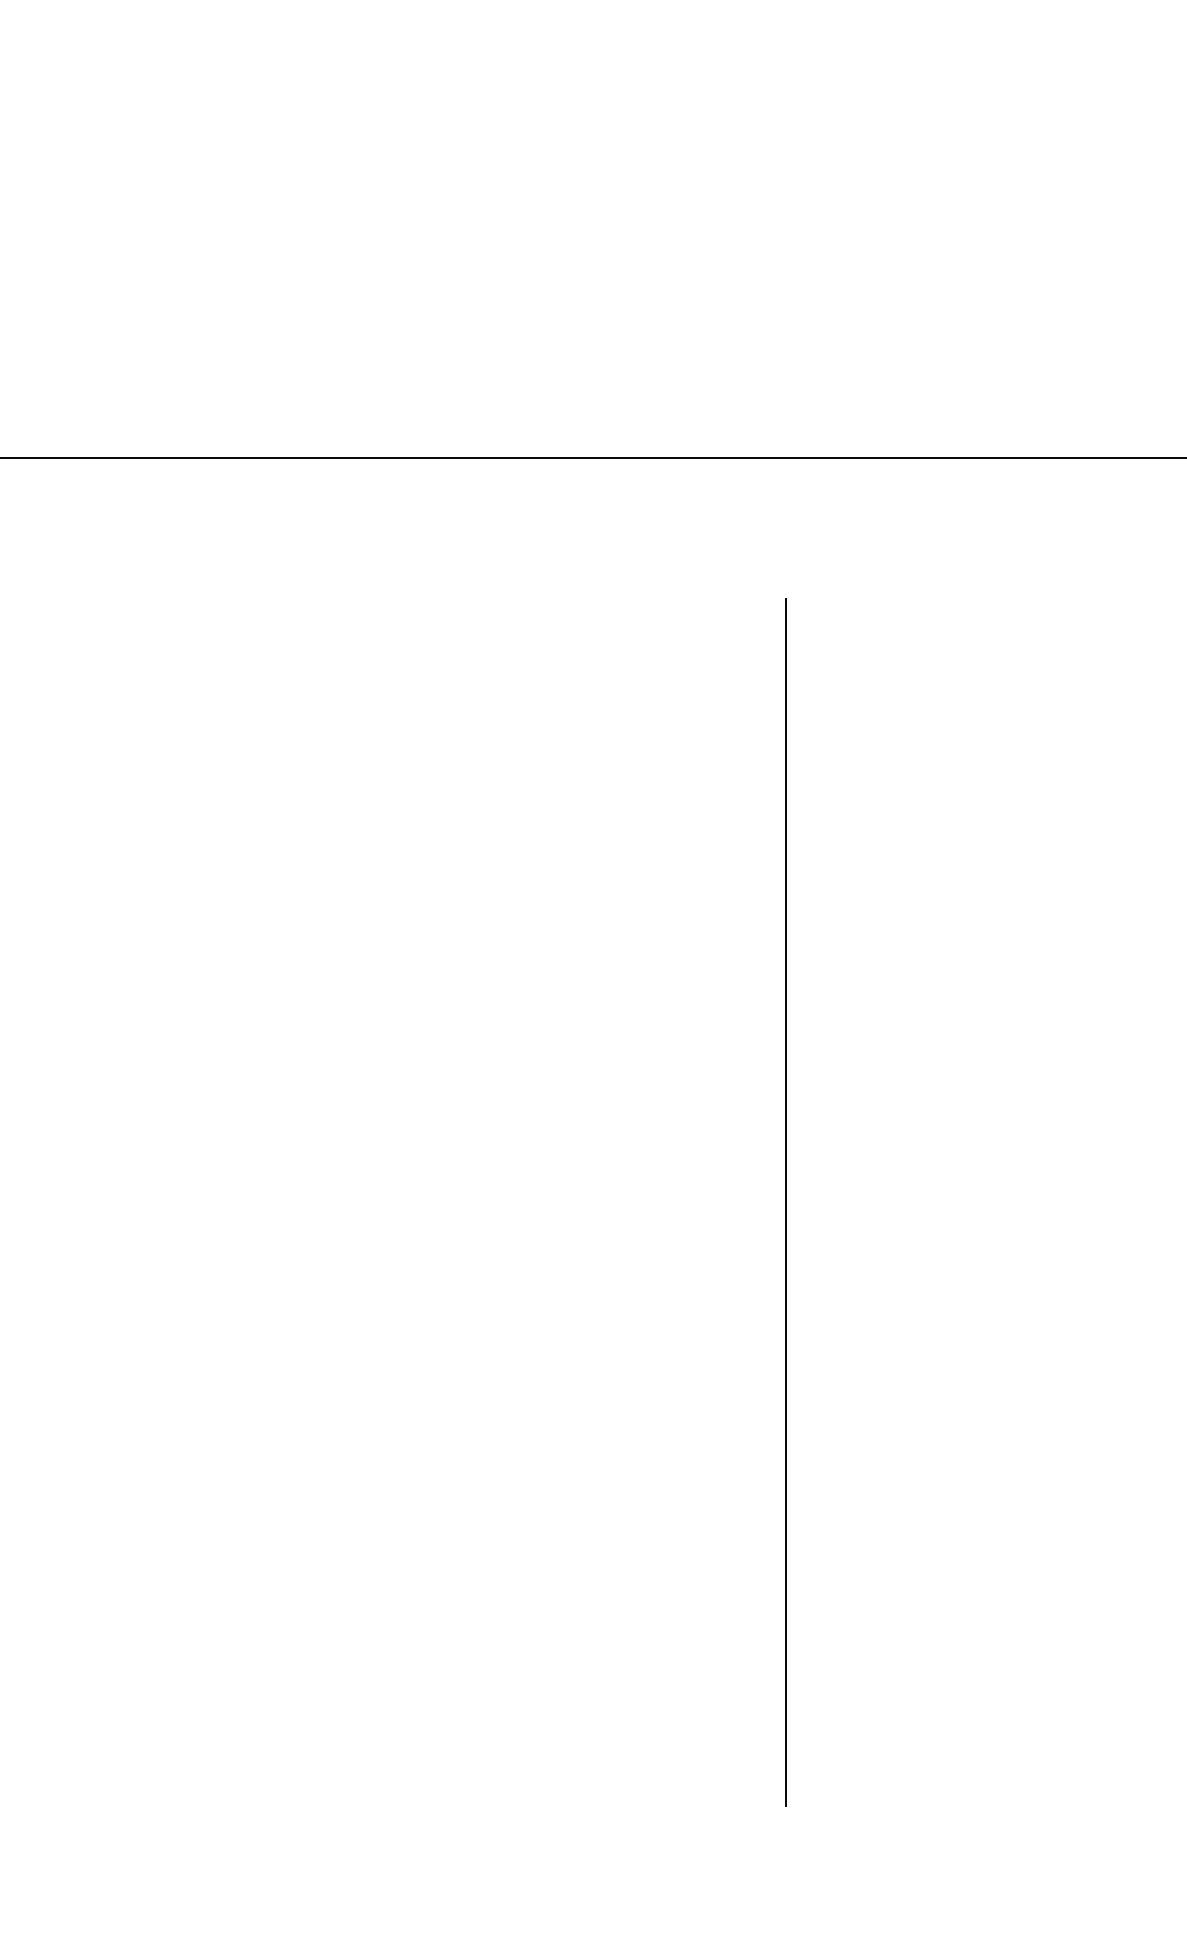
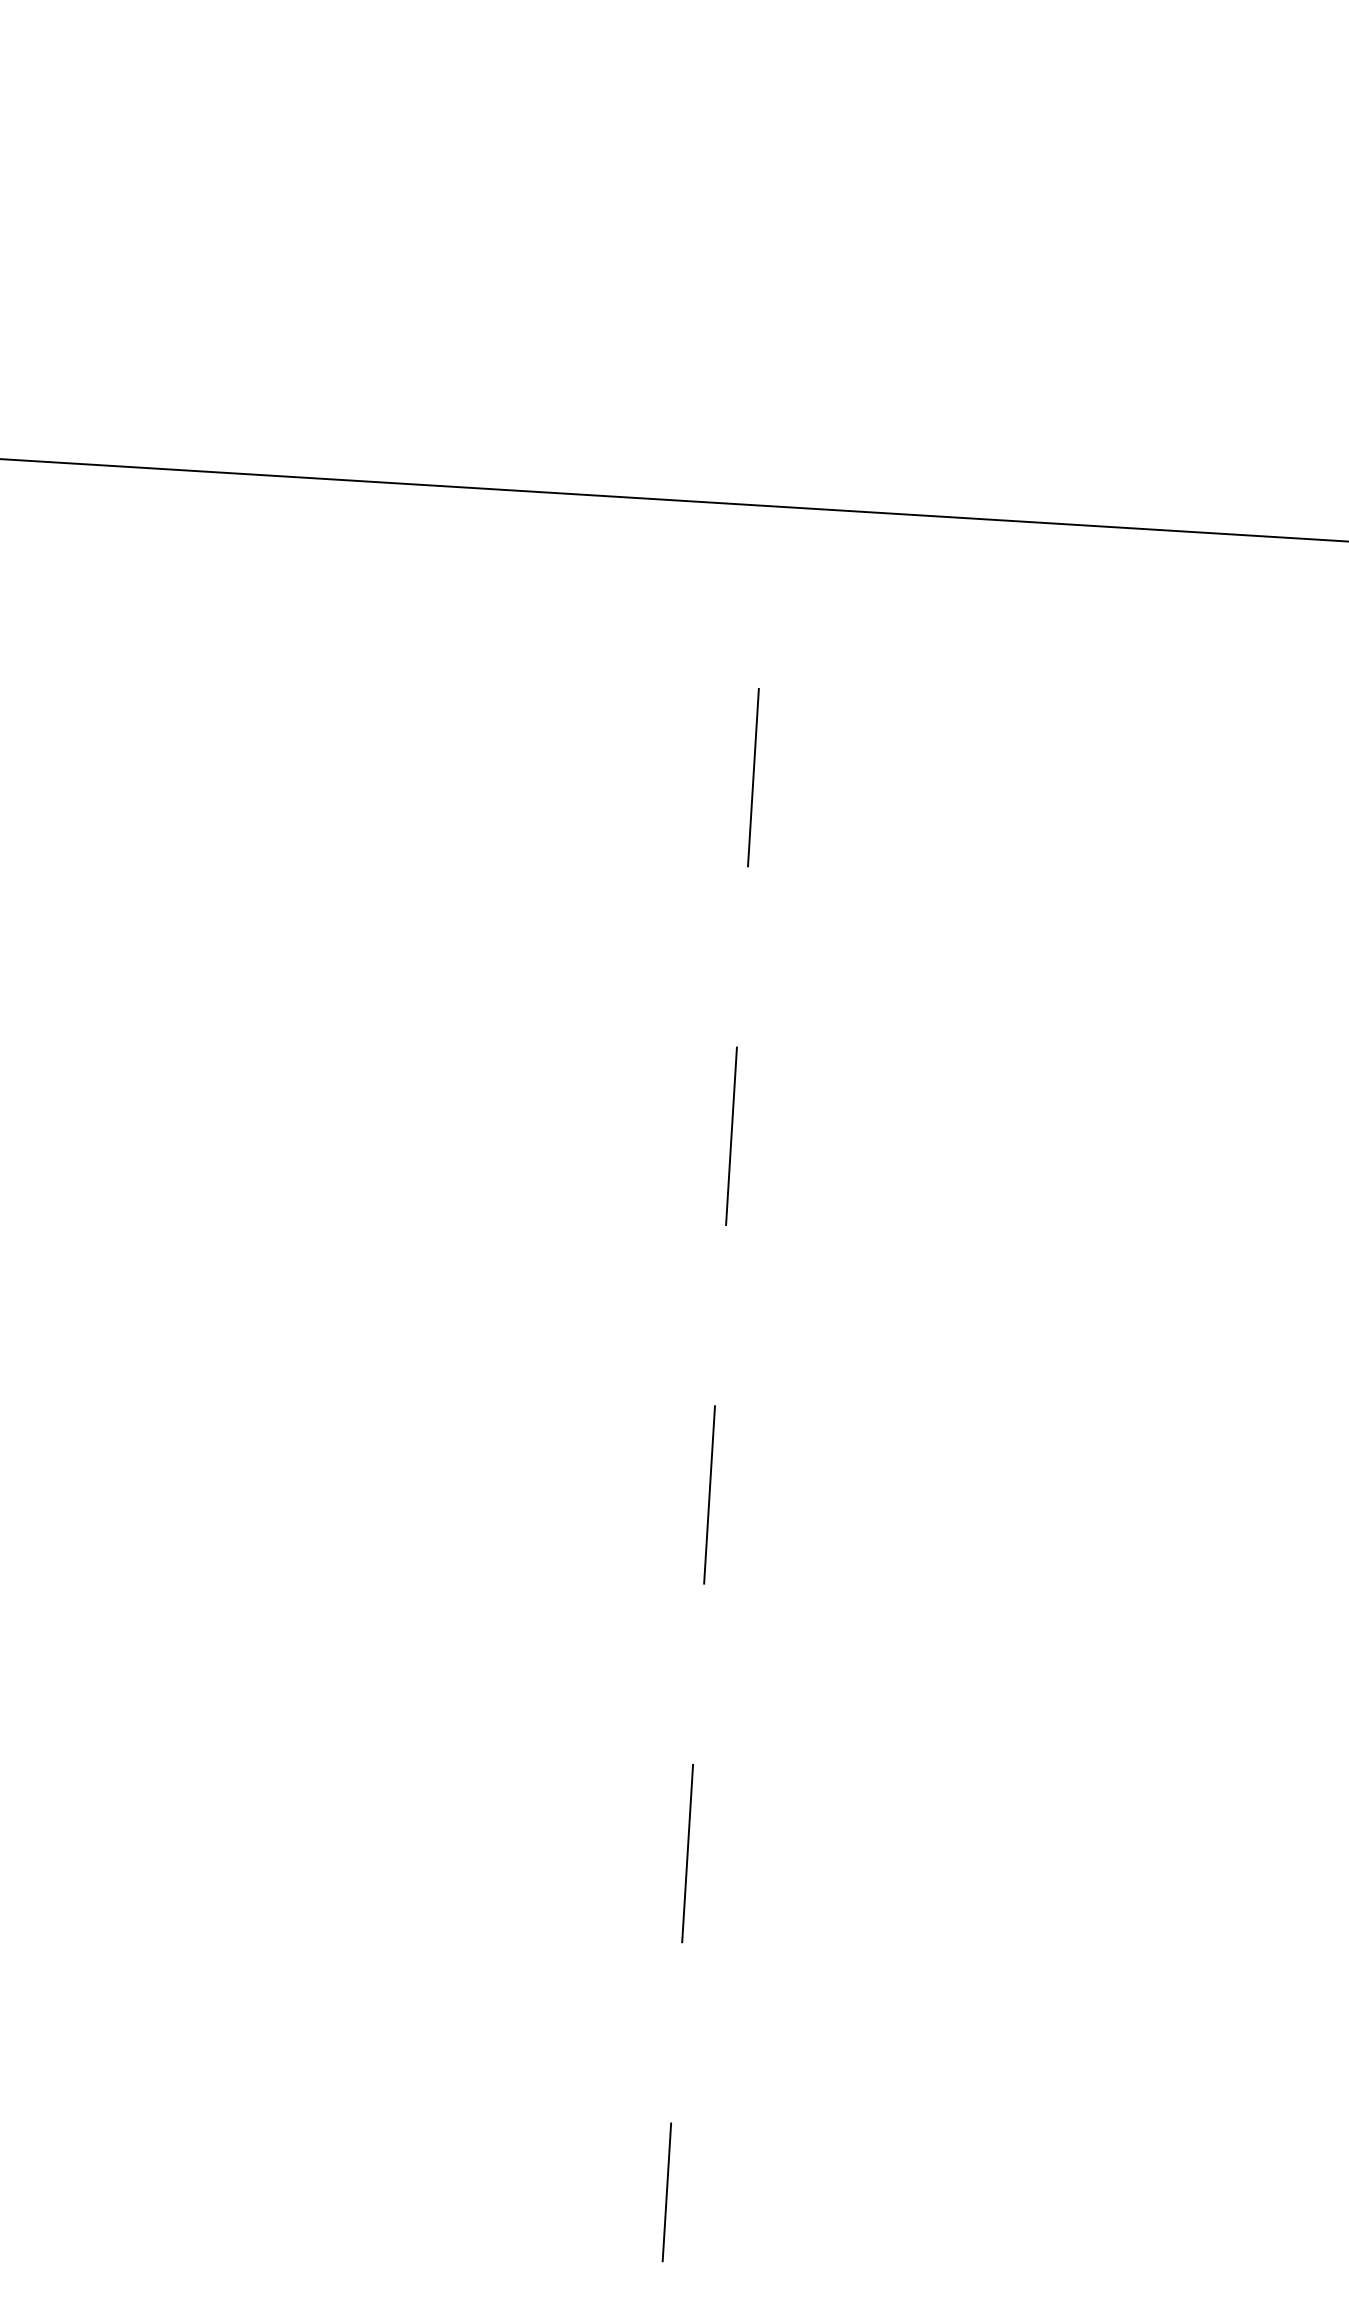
line: (785, 1202) -> (710, 1475), solid -> dashed

